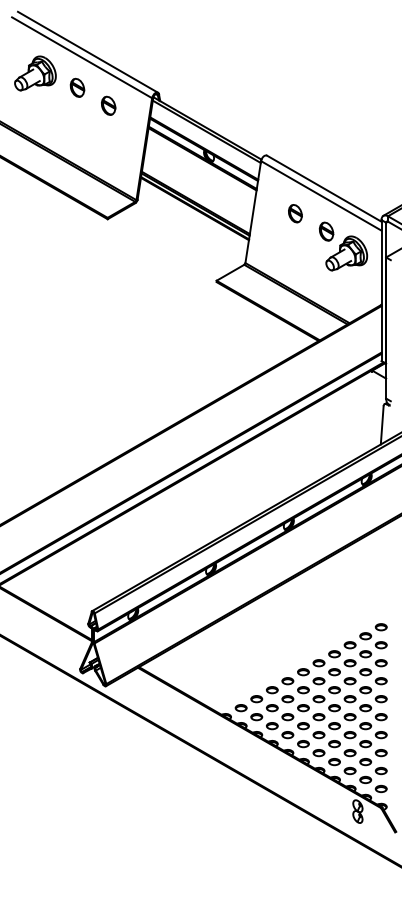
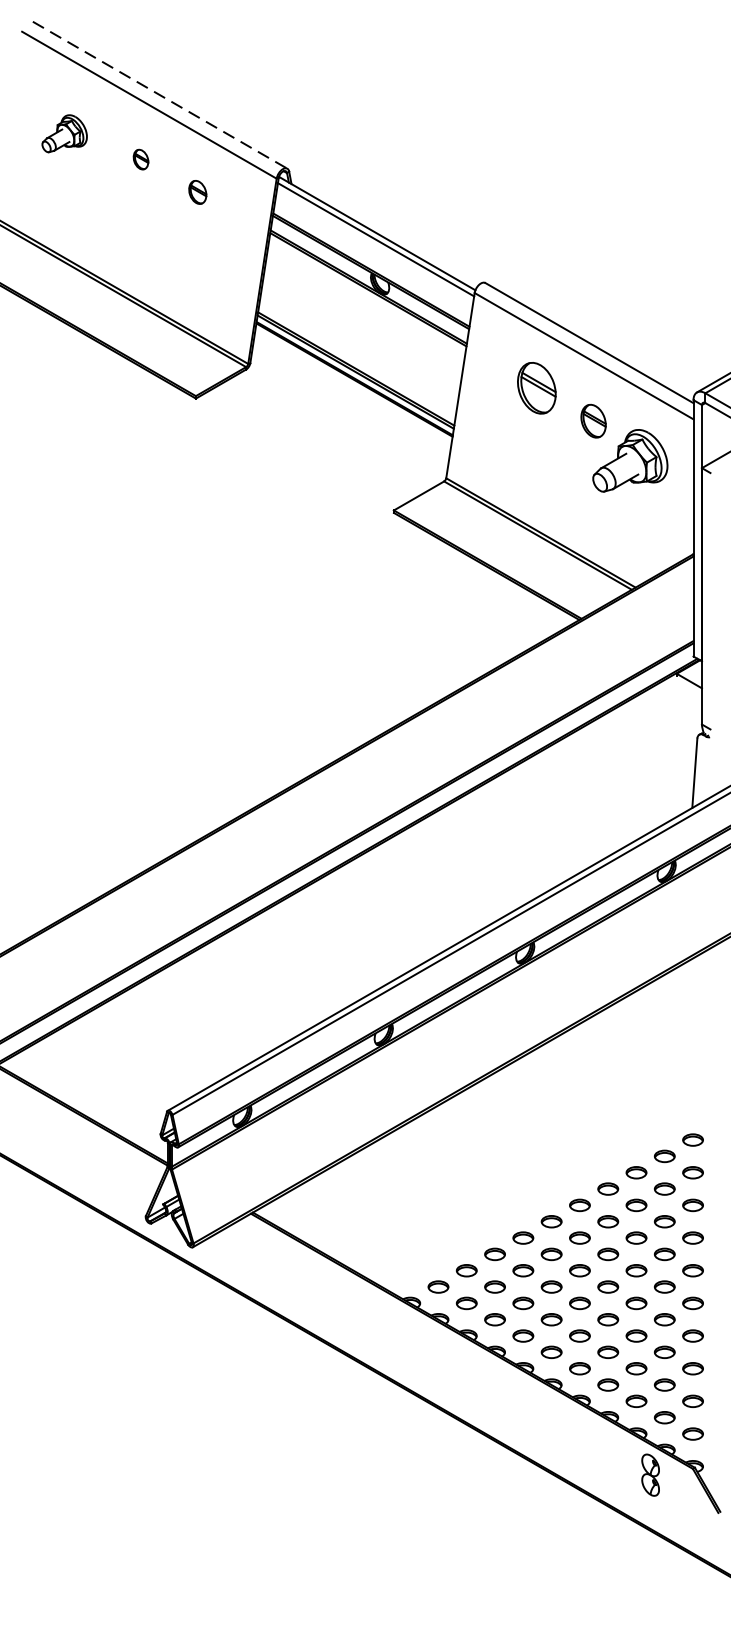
line: (88, 52) -> (161, 95), solid -> dashed
part: (35, 73) -> (64, 133), size x0.6
part: (77, 87) -> (141, 159), size x0.6
part: (108, 105) -> (197, 191), size x0.7
part: (295, 213) -> (537, 388), size x1.6

